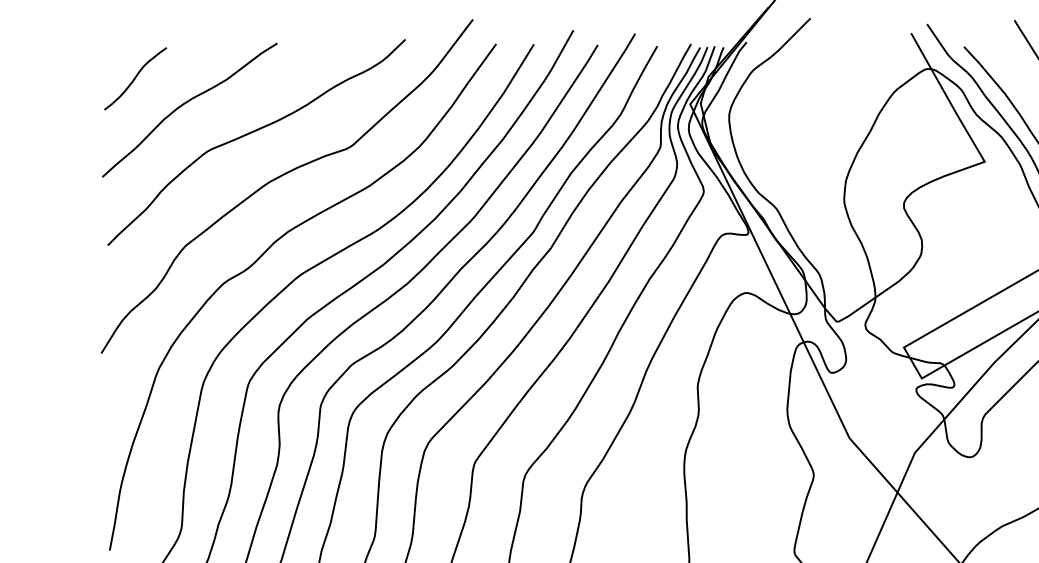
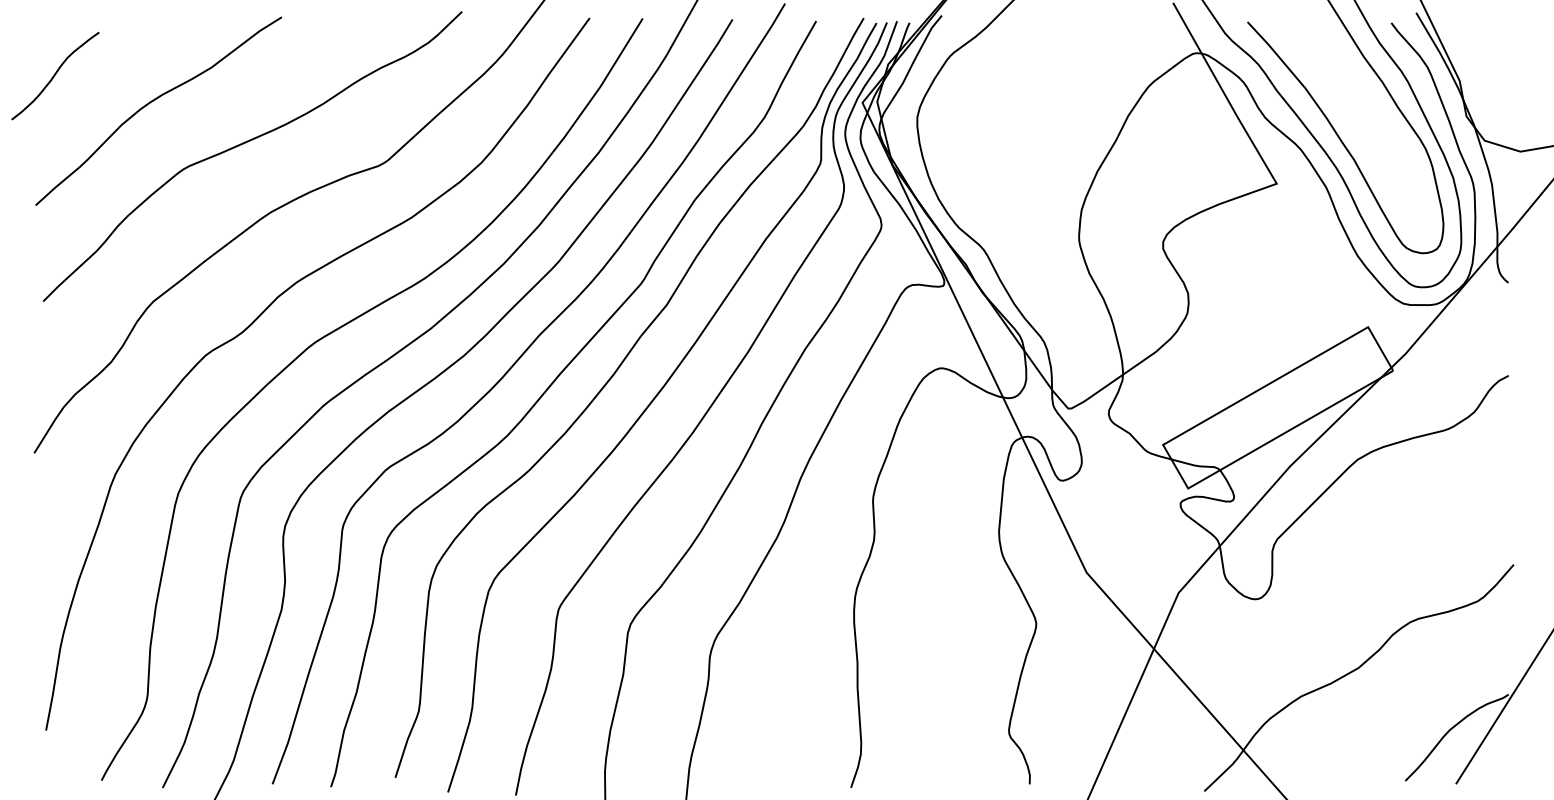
curve: (135, 78) -> (55, 75), moved

